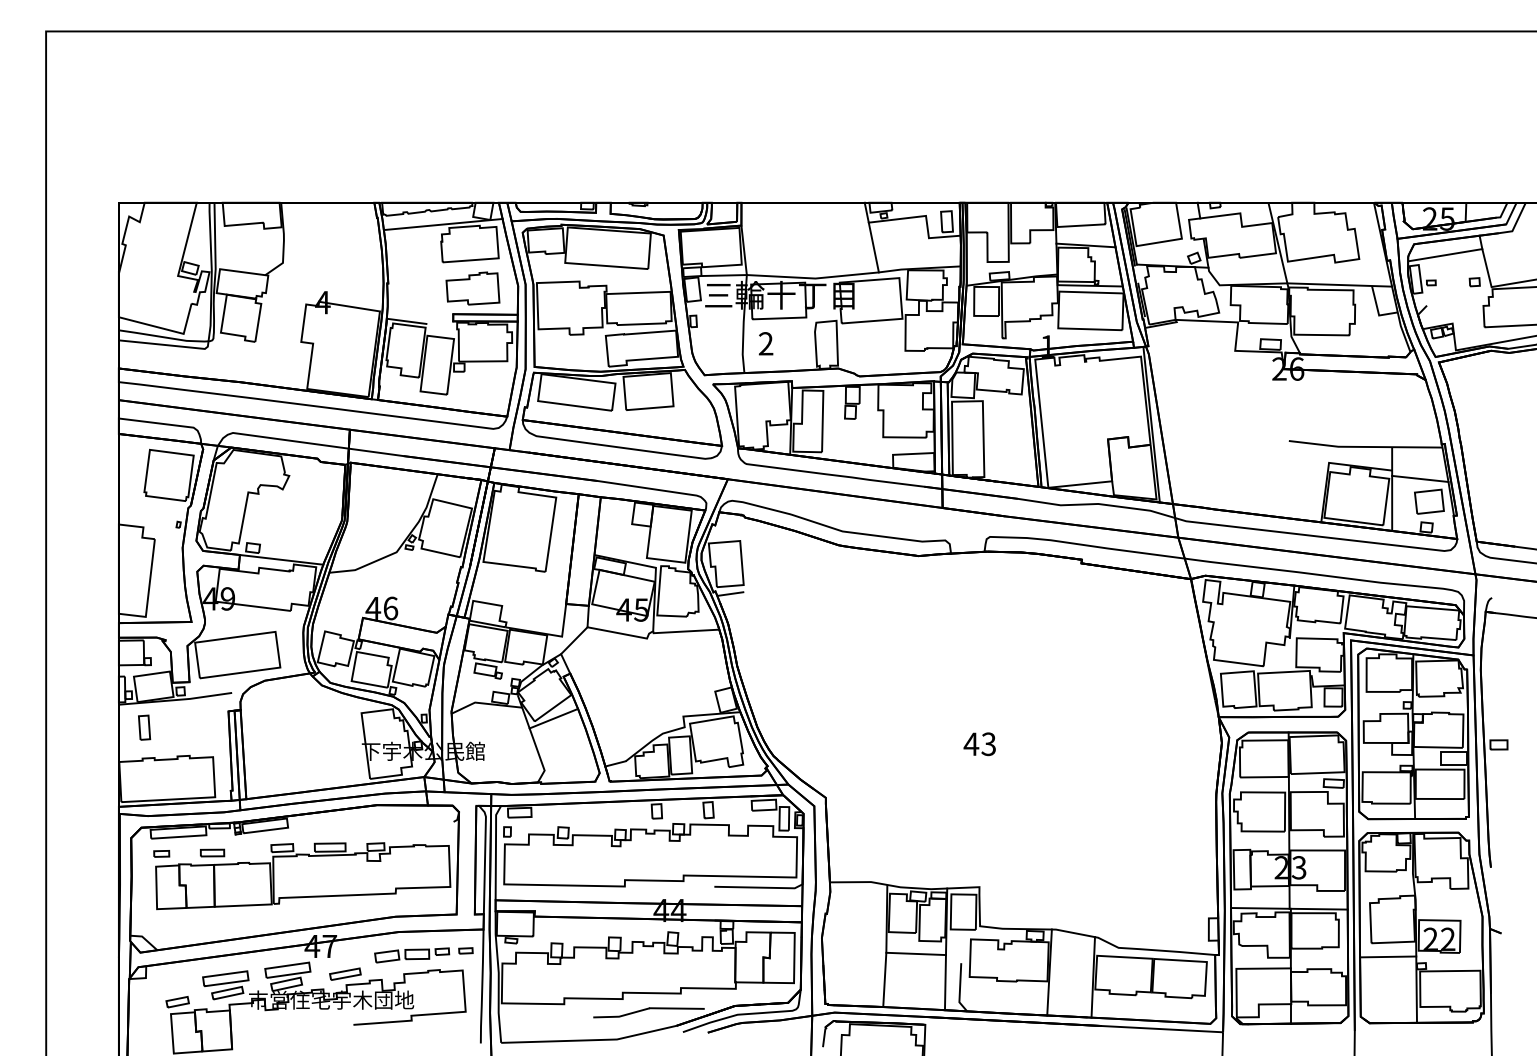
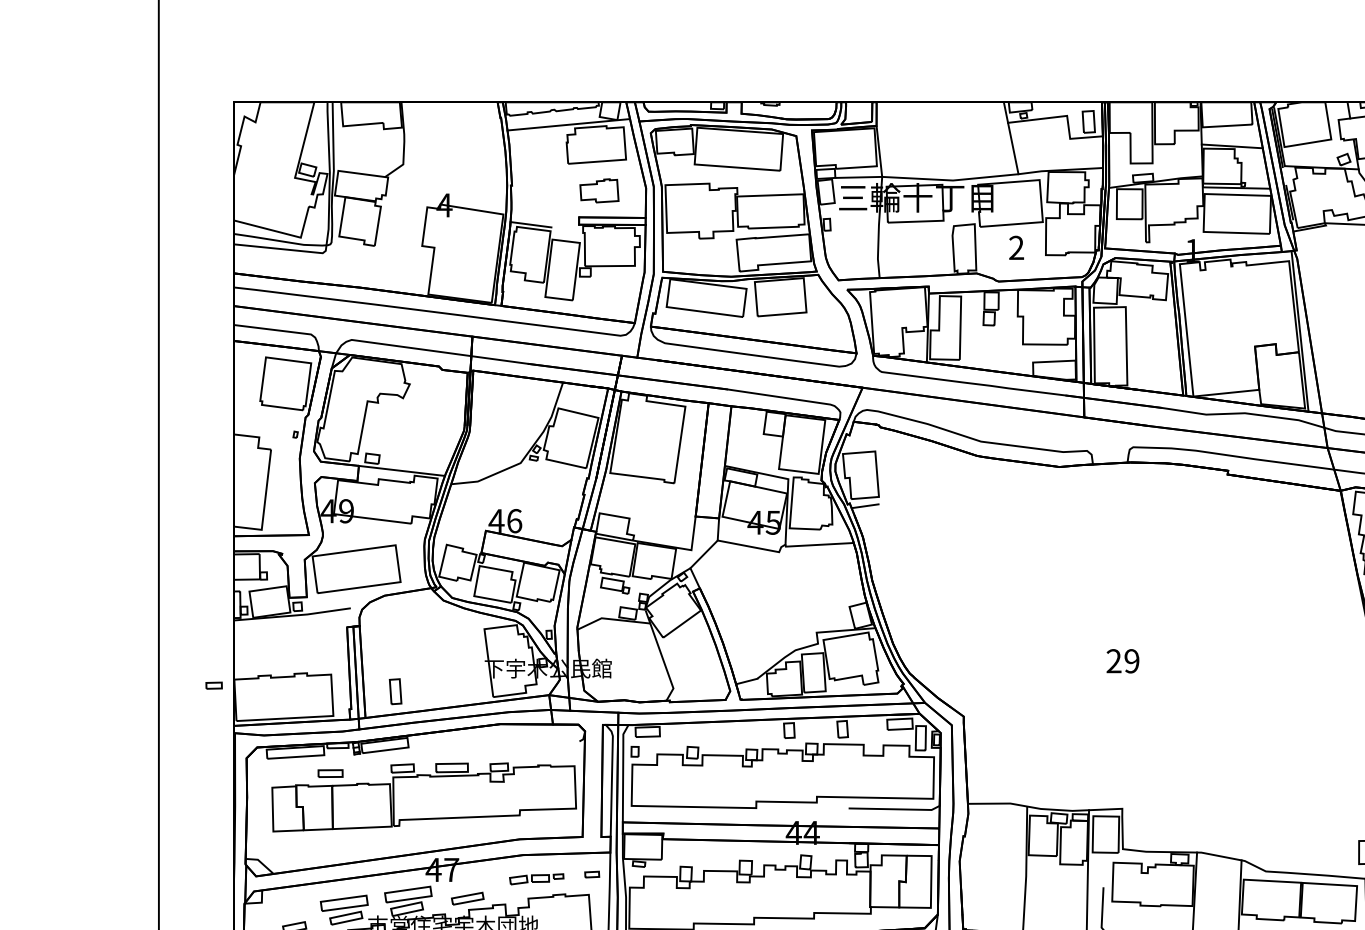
part: (472, 288) -> (598, 190), size x0.7
text: (765, 343) -> (1016, 247), moved
line: (553, 718) -> (682, 634), removed
part: (144, 727) -> (395, 691), moved
text: (979, 744) -> (1122, 661), 43 -> 29
part: (161, 853) -> (213, 685), moved
line: (915, 953) -> (1056, 877), removed
part: (412, 955) -> (537, 879), size x0.7

